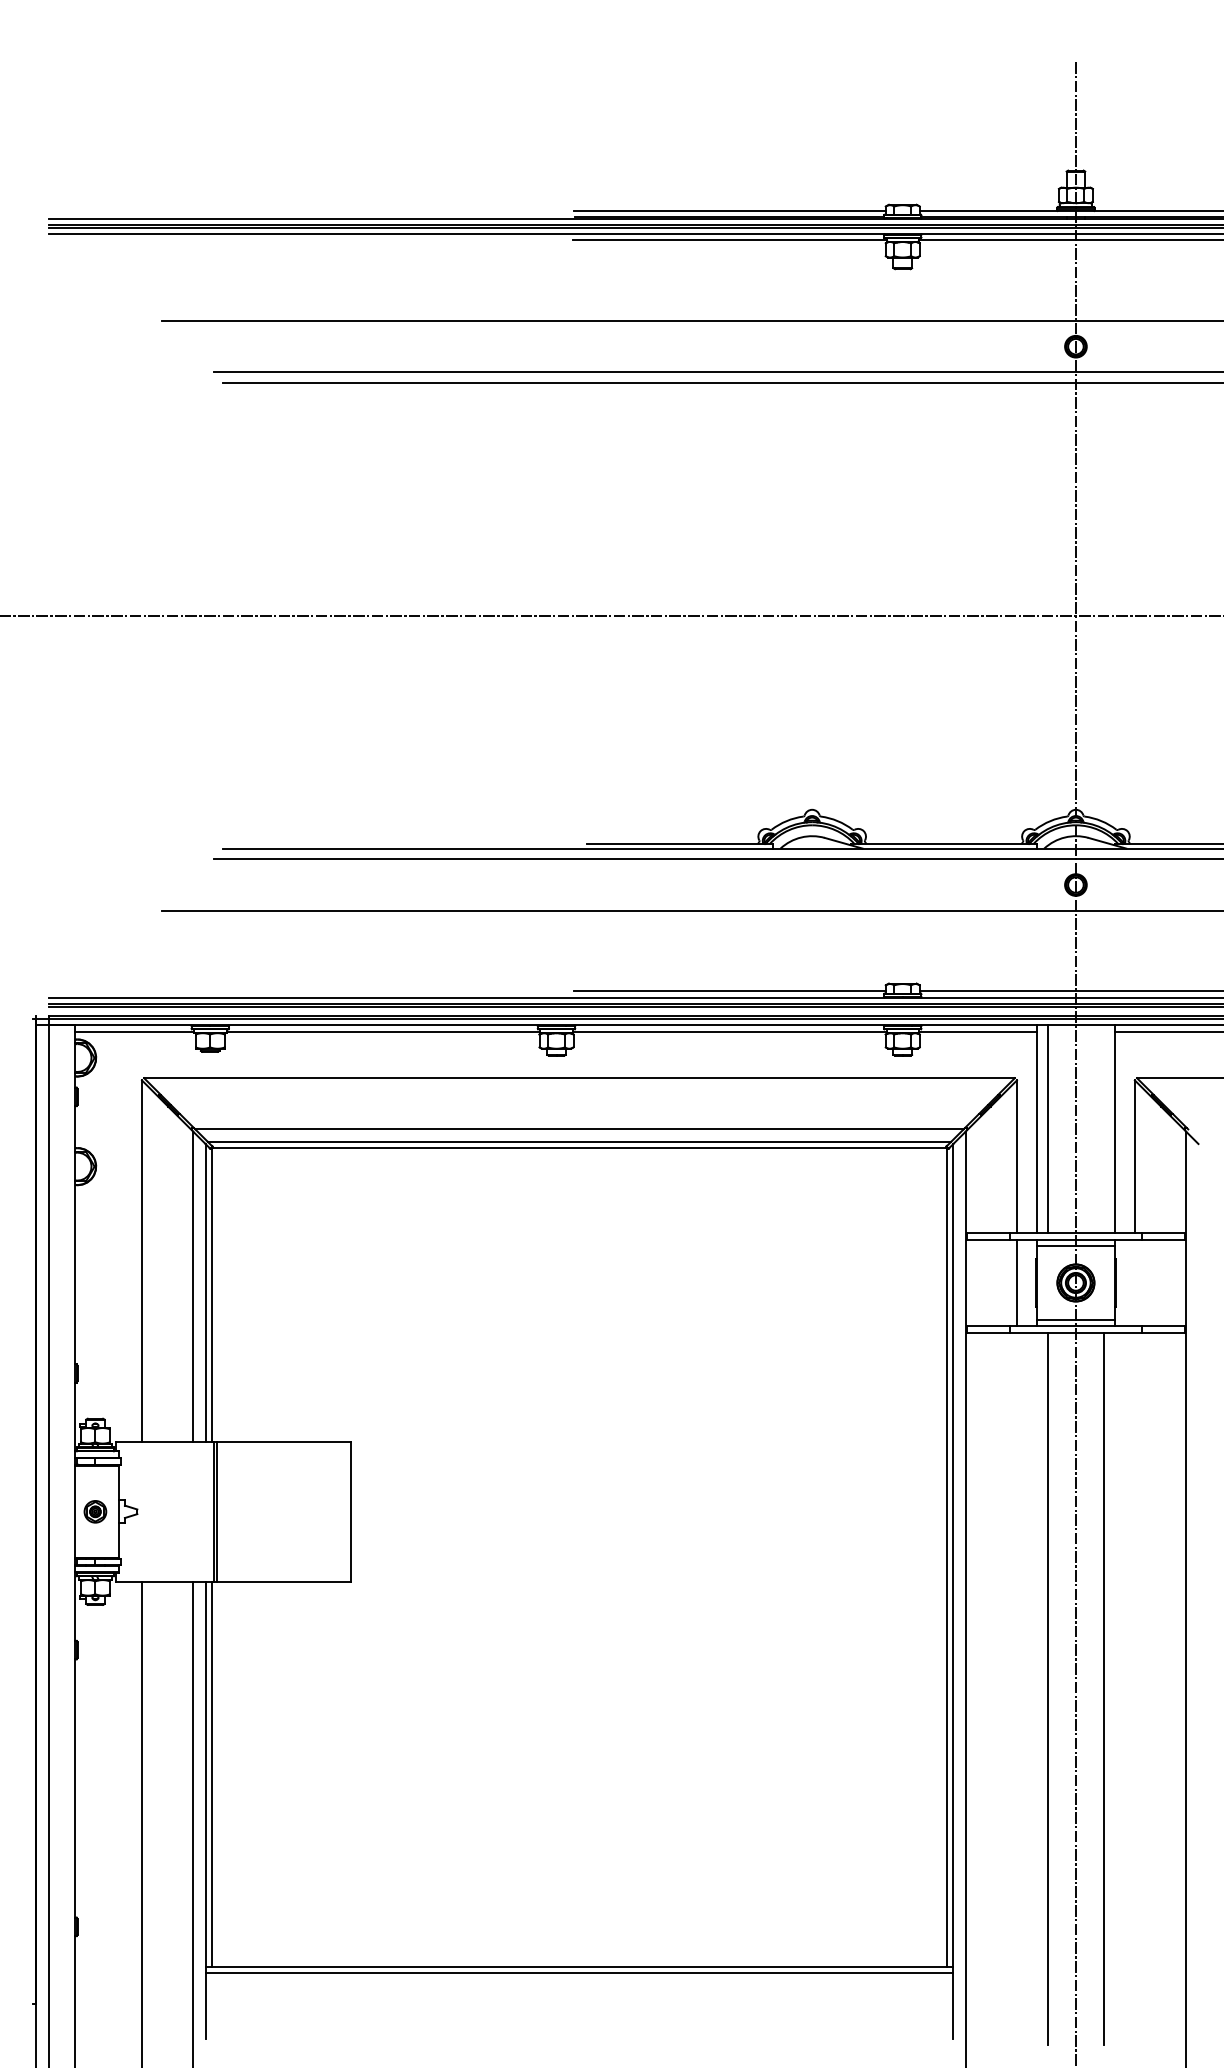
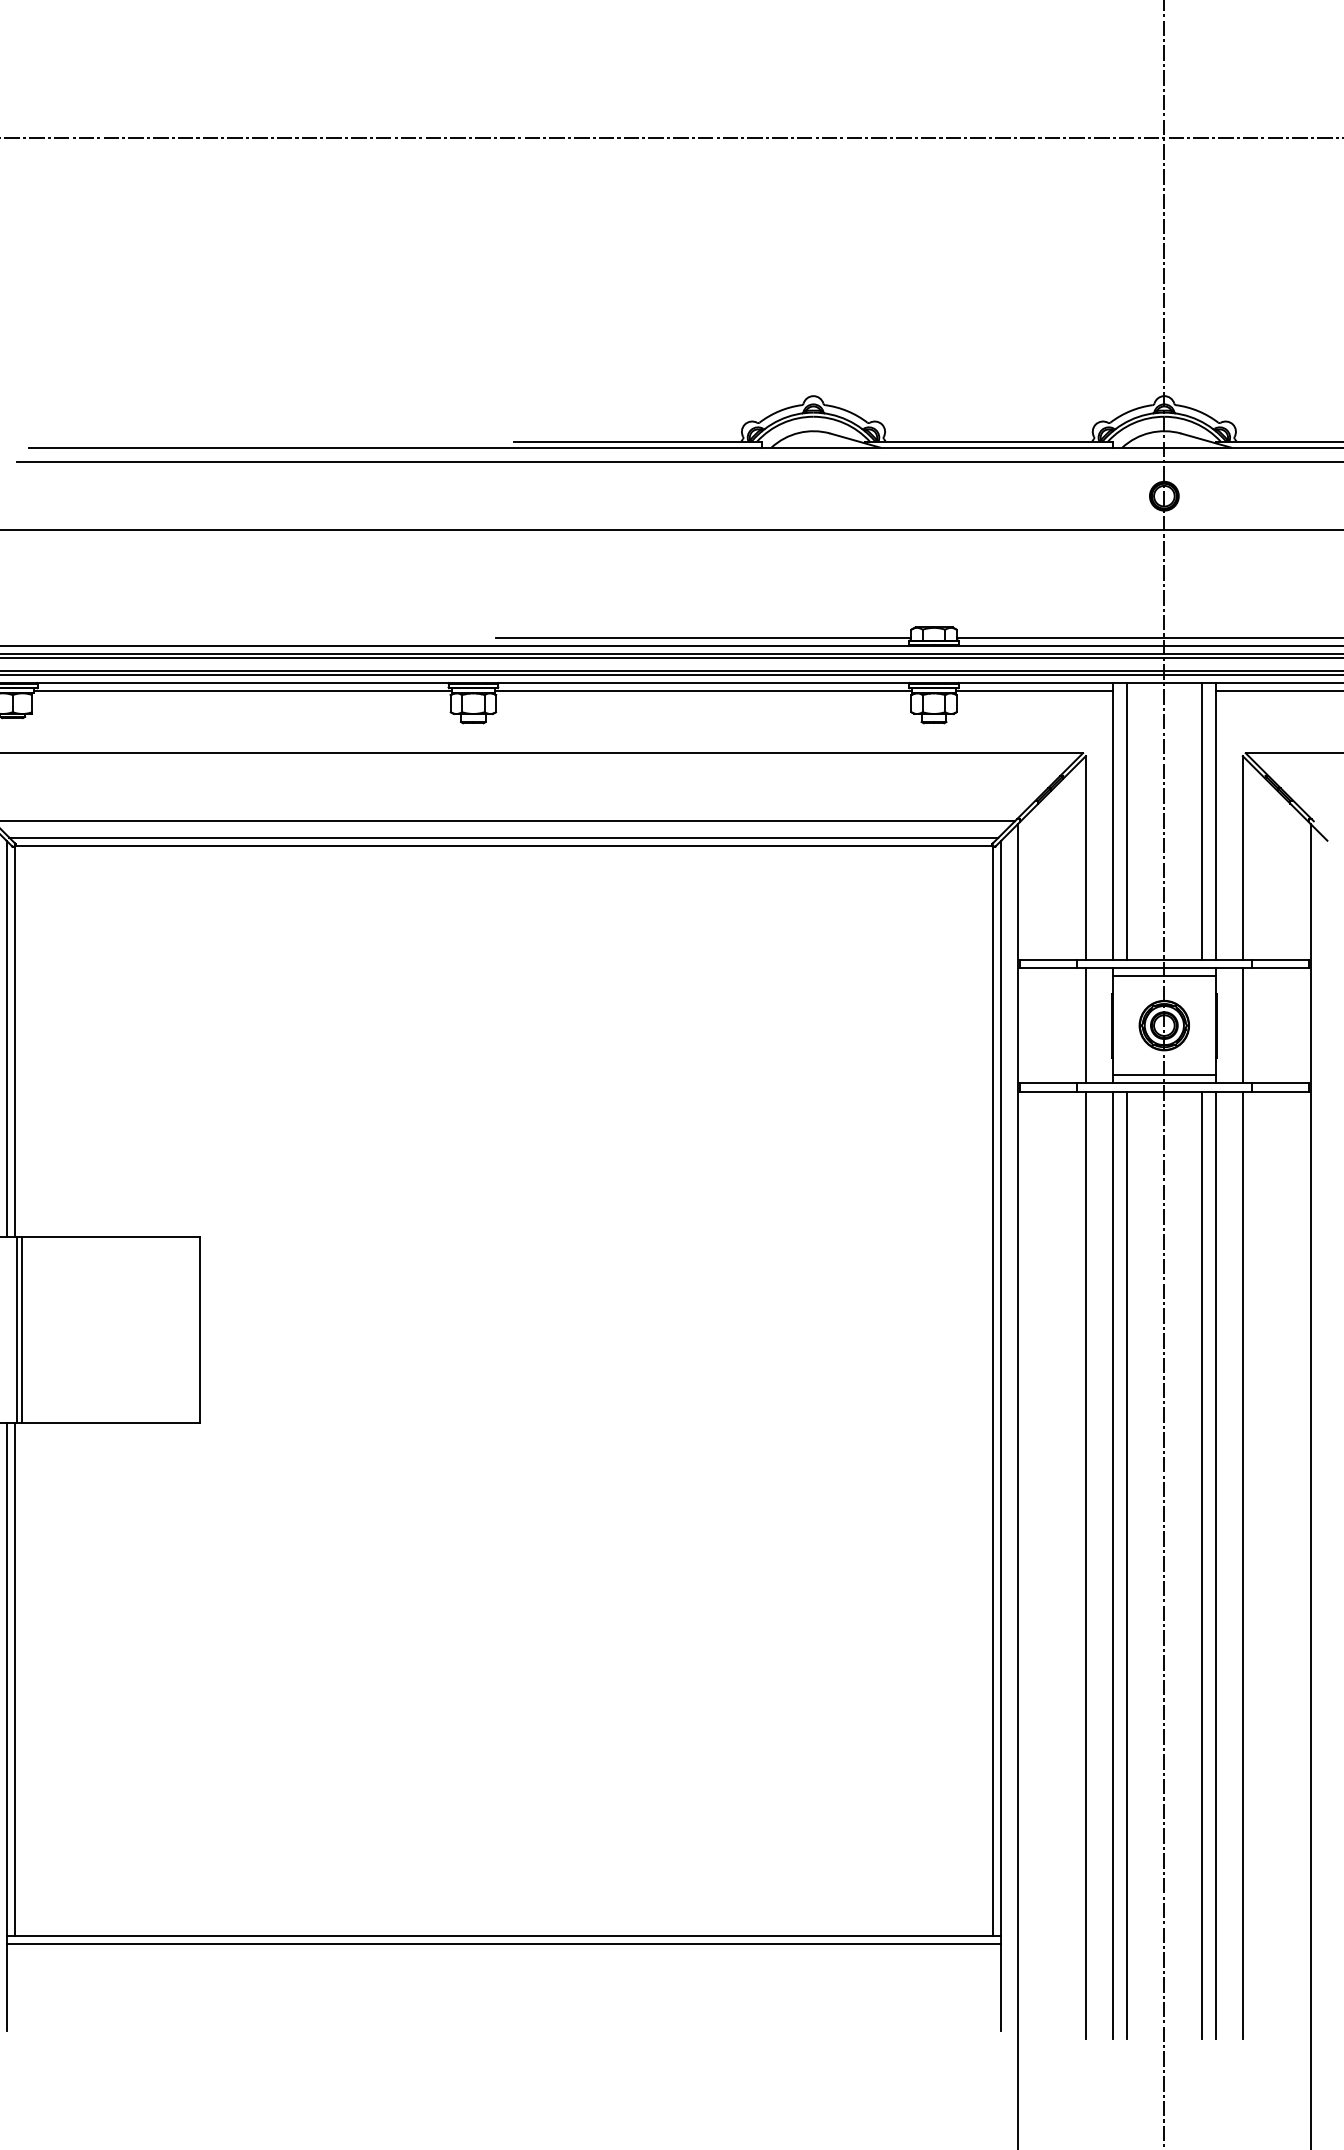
line: (1103, 1129) -> (1201, 821), added
line: (1134, 1282) -> (1242, 1024), added
line: (1016, 1688) -> (1085, 1565), added
line: (1037, 1688) -> (1113, 1565), added
line: (1114, 1688) -> (1215, 1565), added
line: (1134, 1688) -> (1242, 1565), added

